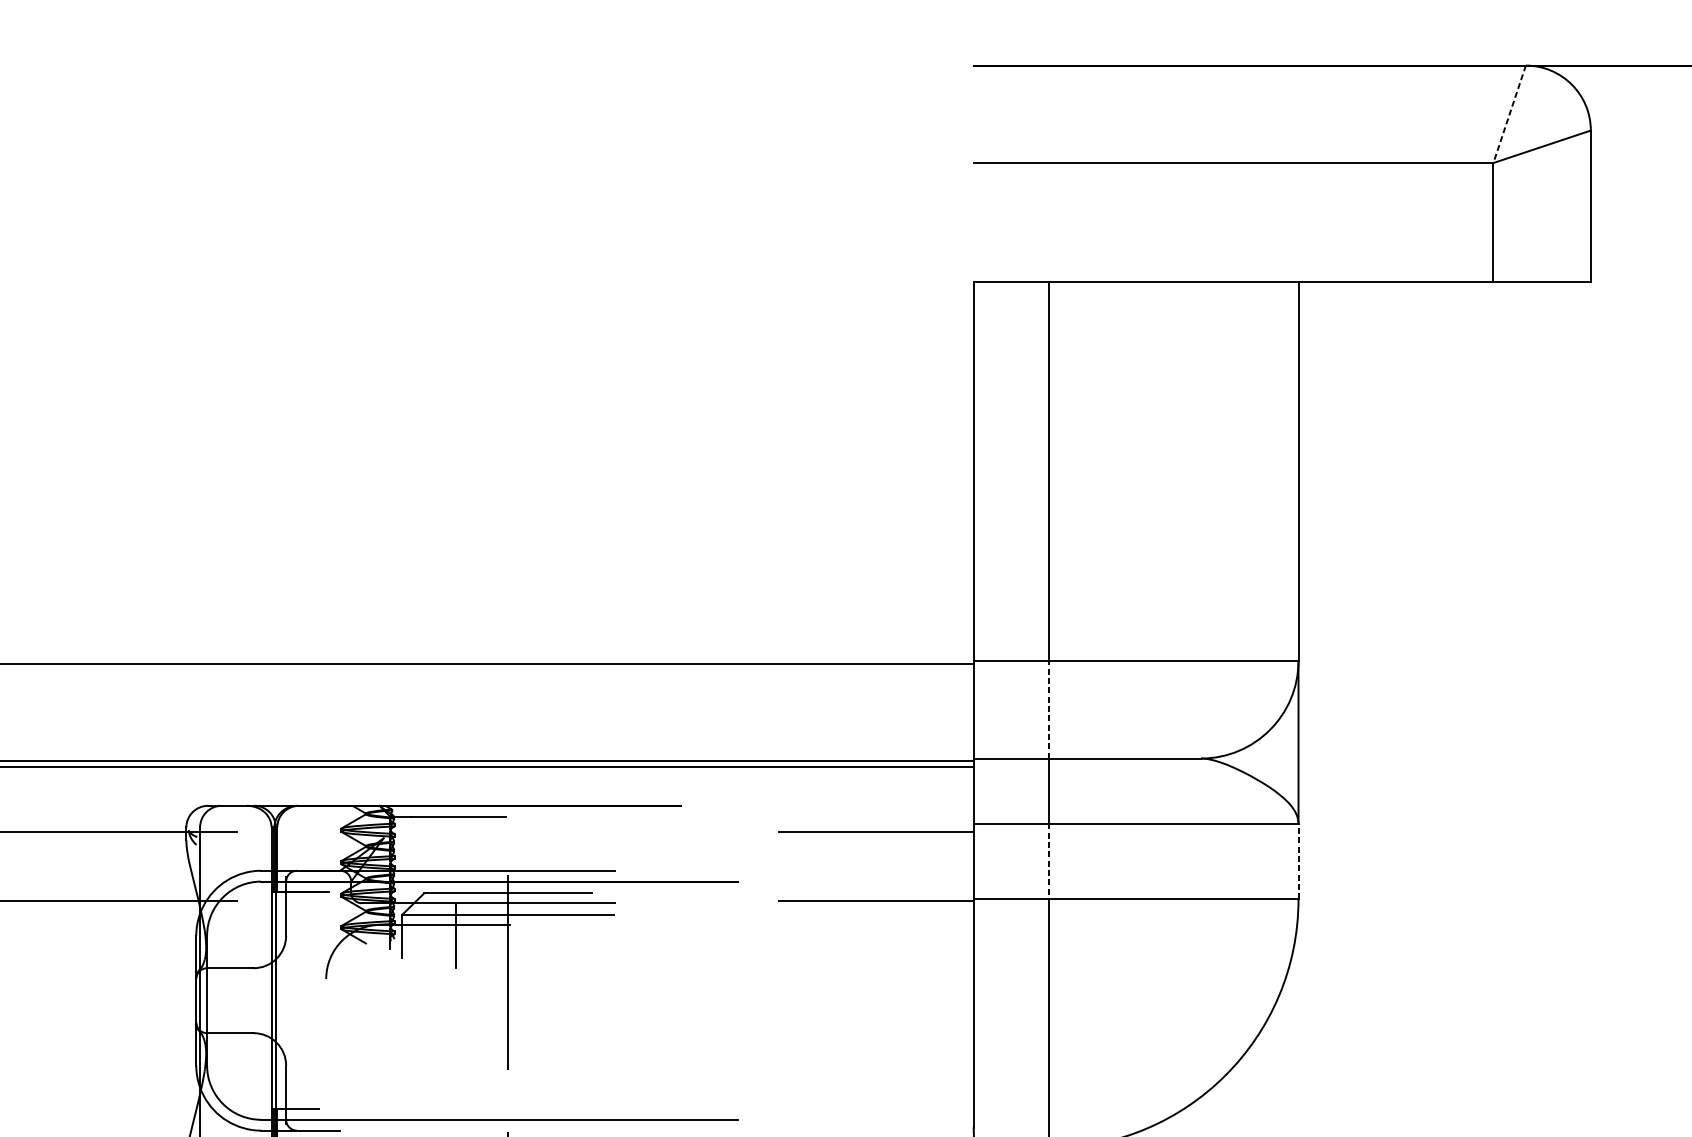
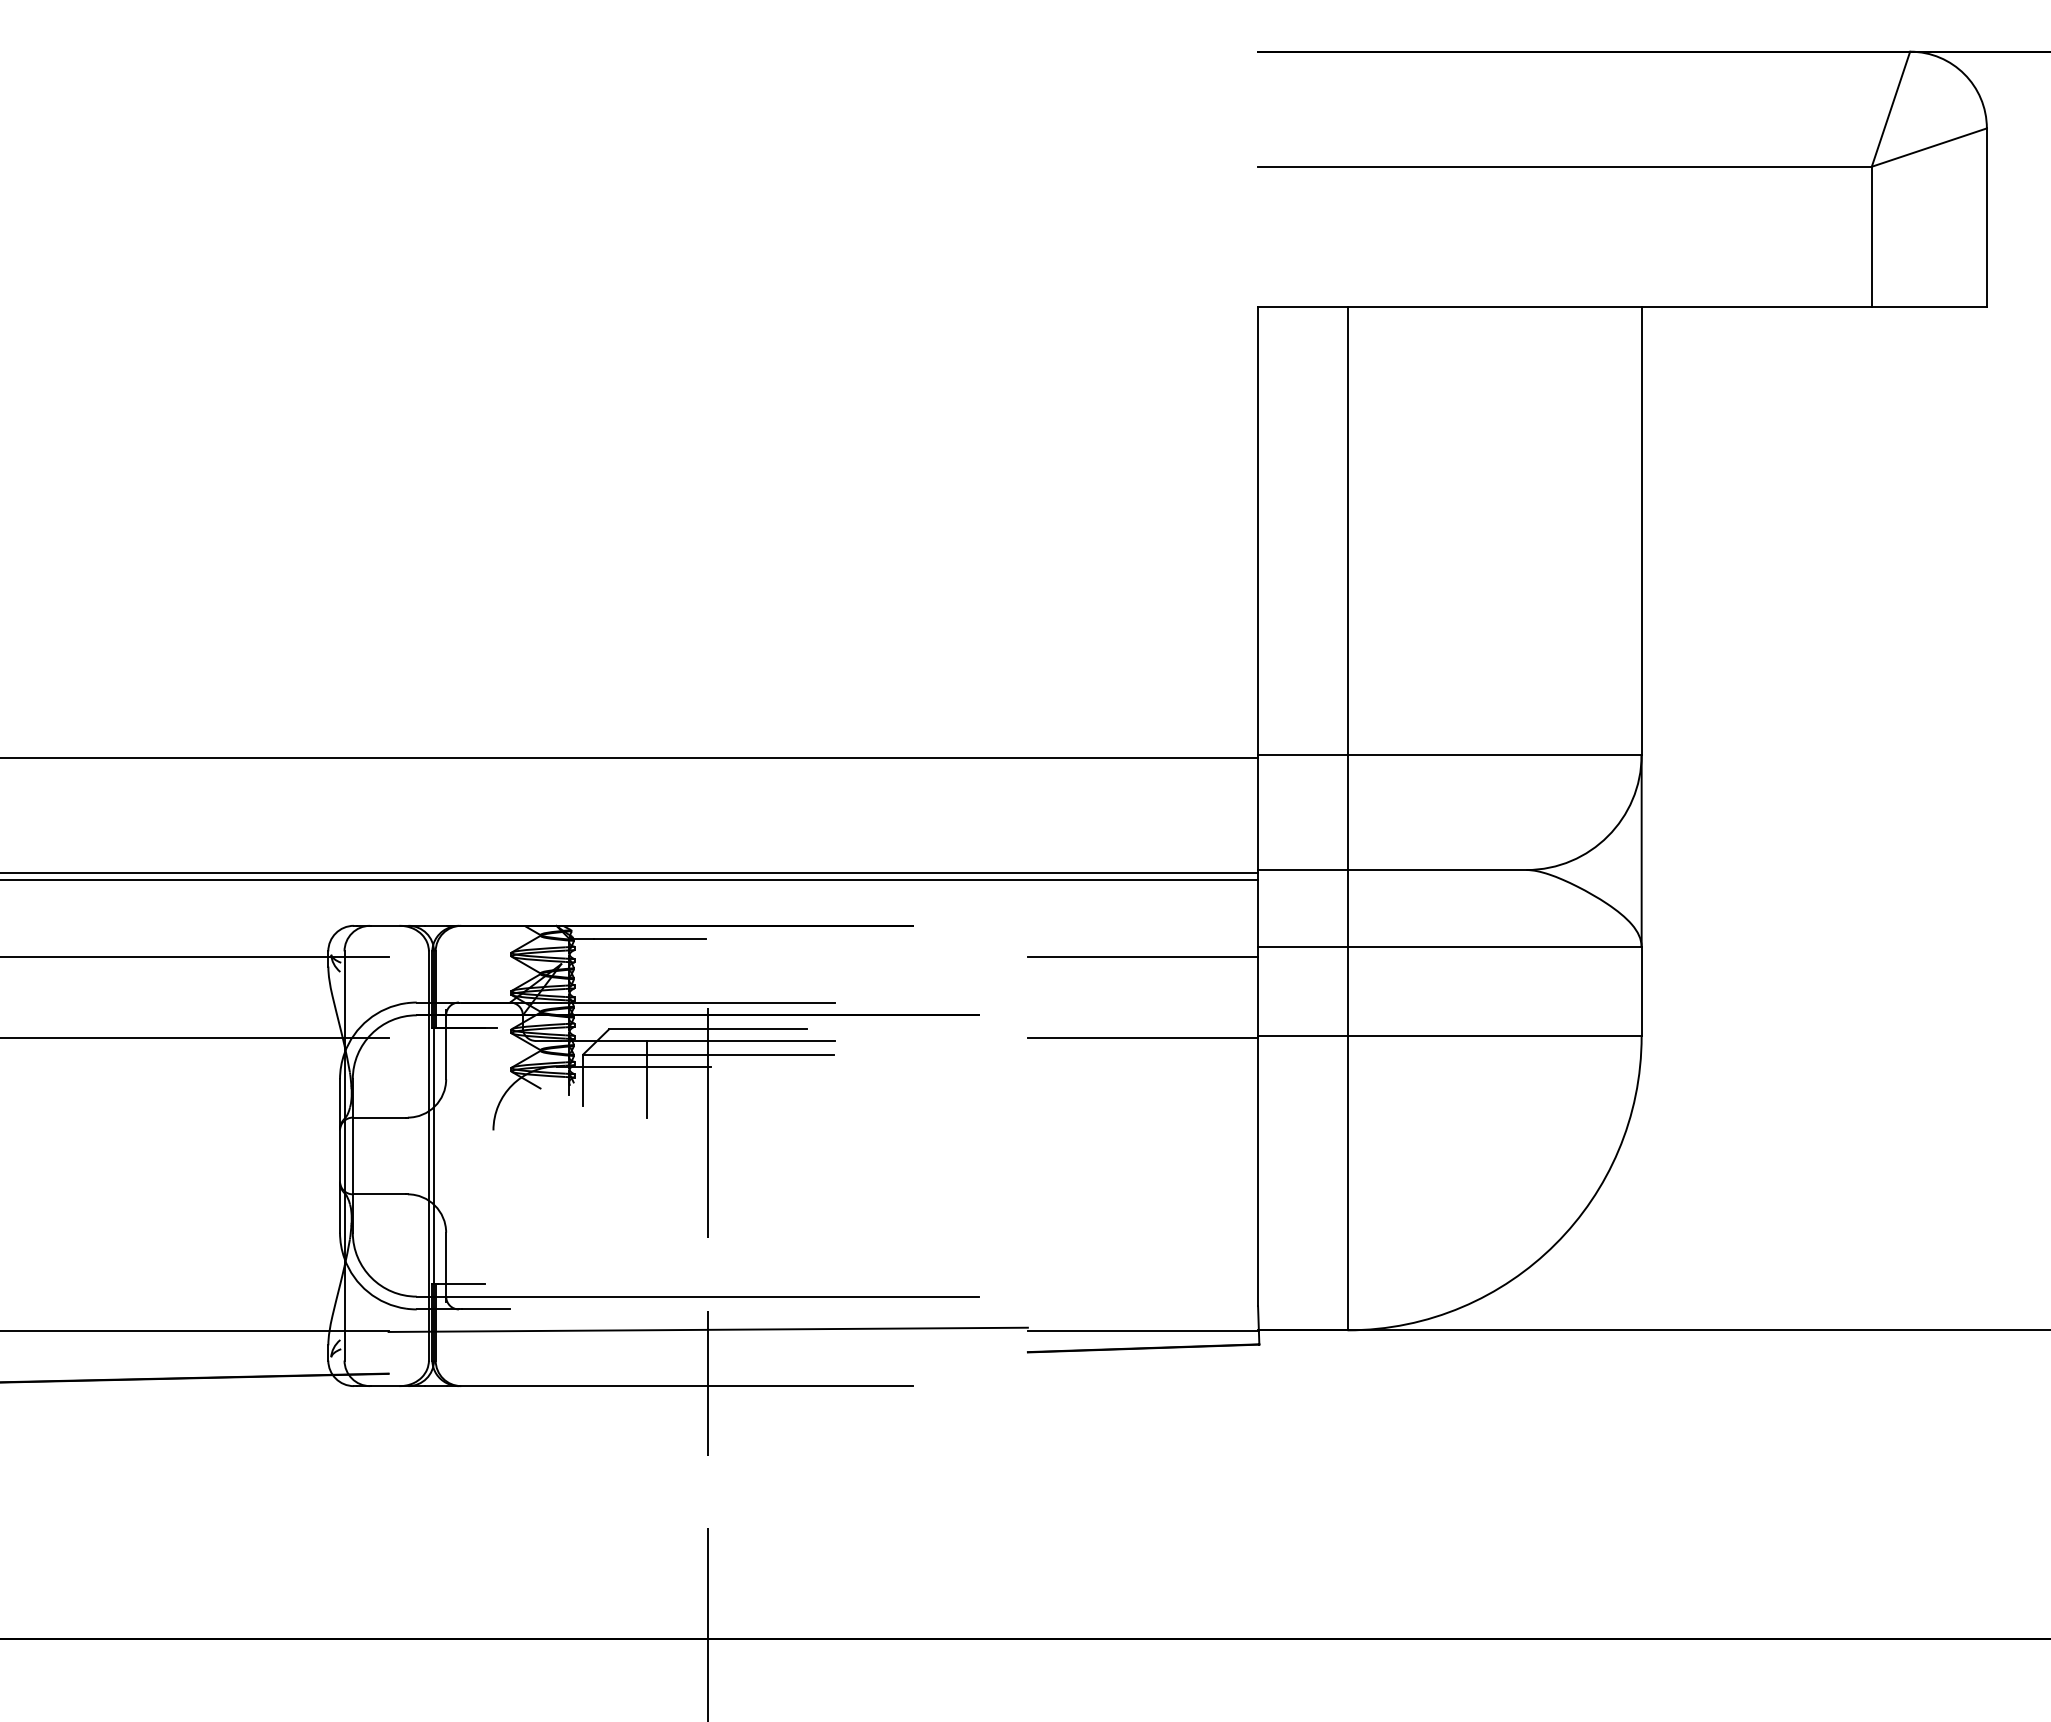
line: (1509, 114) -> (1890, 109), dashed -> solid
line: (1049, 709) -> (1347, 812), dashed -> solid
line: (1049, 861) -> (1347, 991), dashed -> solid
line: (1298, 861) -> (1641, 991), dashed -> solid

